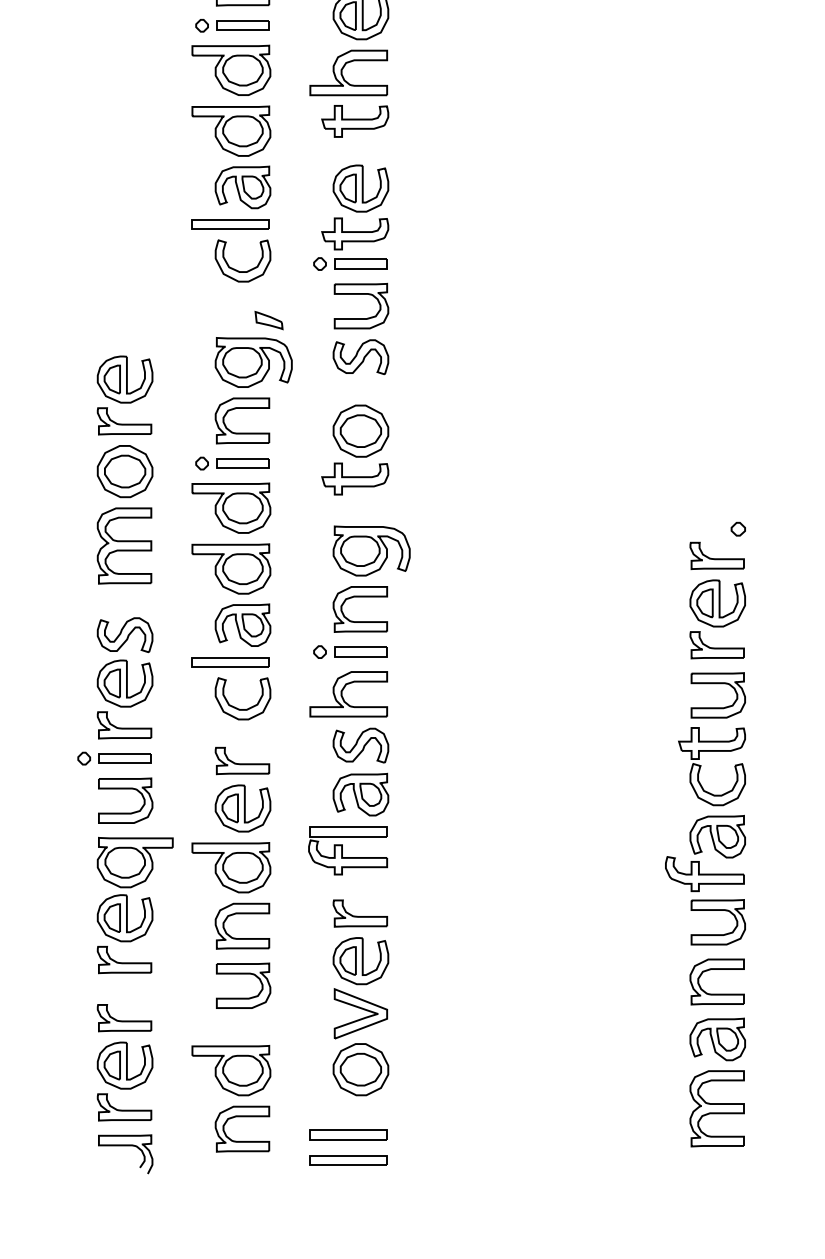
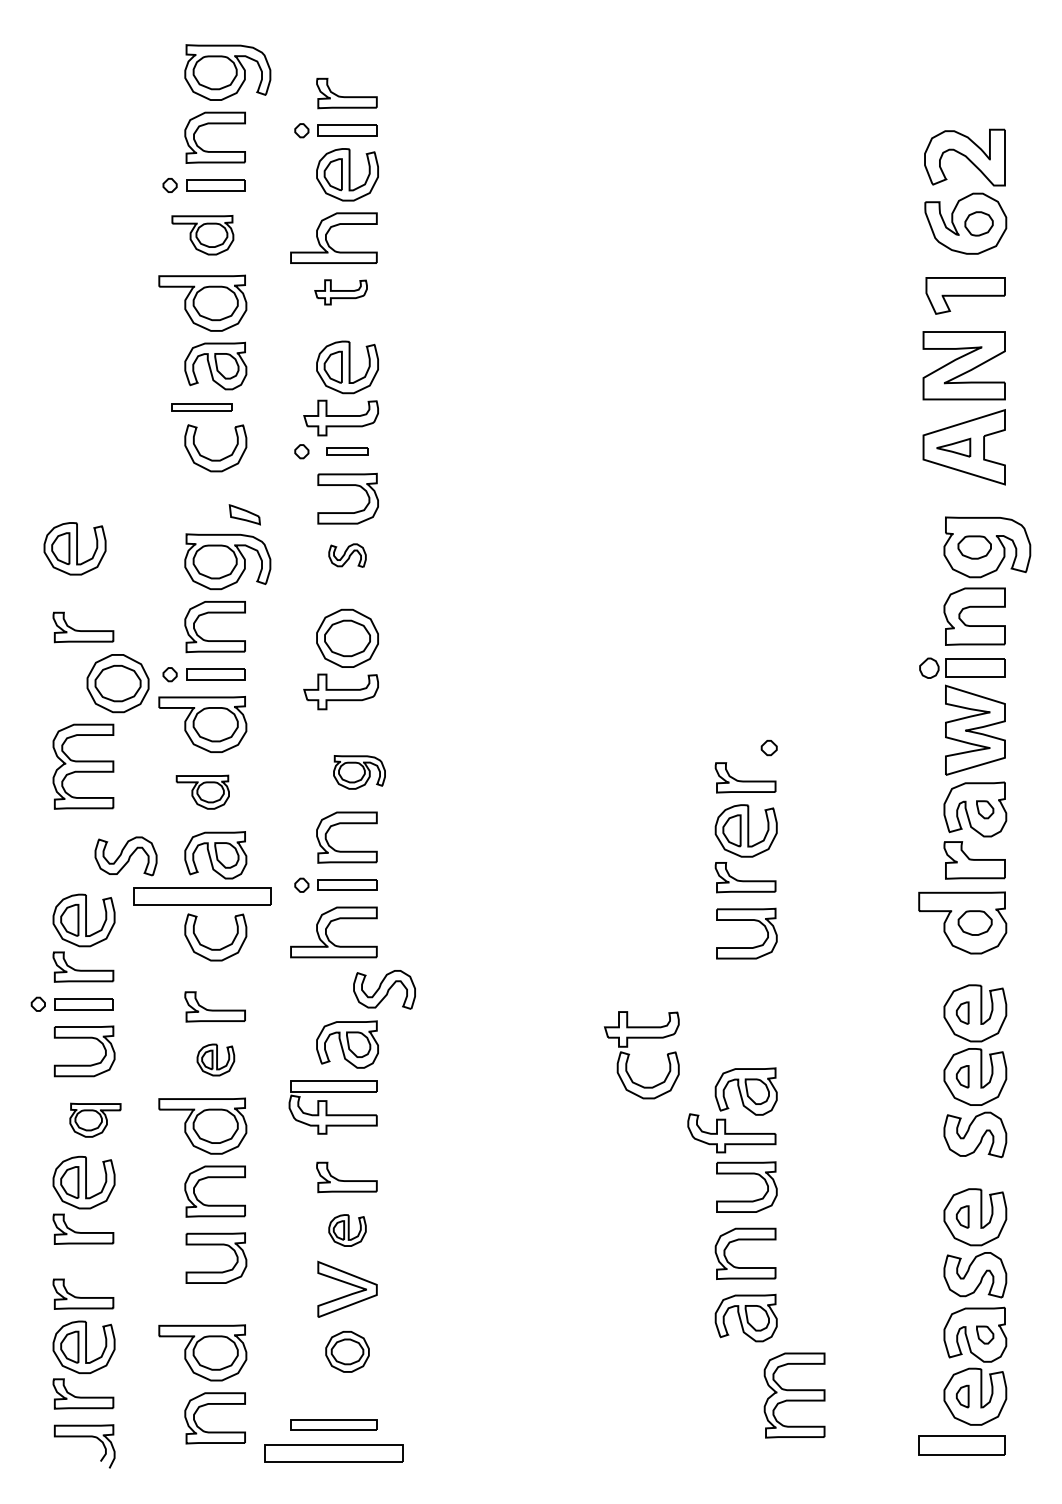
part: (231, 69) -> (202, 234), size x0.7
part: (354, 121) -> (340, 292), size x0.7
part: (230, 224) -> (201, 407), size x0.7
part: (360, 263) -> (347, 451), size x0.7
part: (360, 356) -> (347, 555), size x0.6
part: (124, 379) -> (74, 548), moved
part: (124, 471) -> (117, 683), moved
part: (371, 551) -> (359, 772), size x0.6
part: (231, 568) -> (202, 791), size x0.6
part: (124, 635) -> (125, 856), moved
part: (230, 662) -> (201, 896), size x1.6
part: (360, 745) -> (384, 989), moved
part: (701, 765) -> (630, 1054), moved
part: (242, 808) -> (215, 1059), size x0.6
part: (135, 861) -> (95, 1119), size x0.6
part: (360, 961) -> (347, 1230), size x0.6
part: (360, 1069) -> (347, 1351), size x0.7
part: (717, 1108) -> (794, 1395), moved
part: (348, 1159) -> (333, 1452), size x1.6

